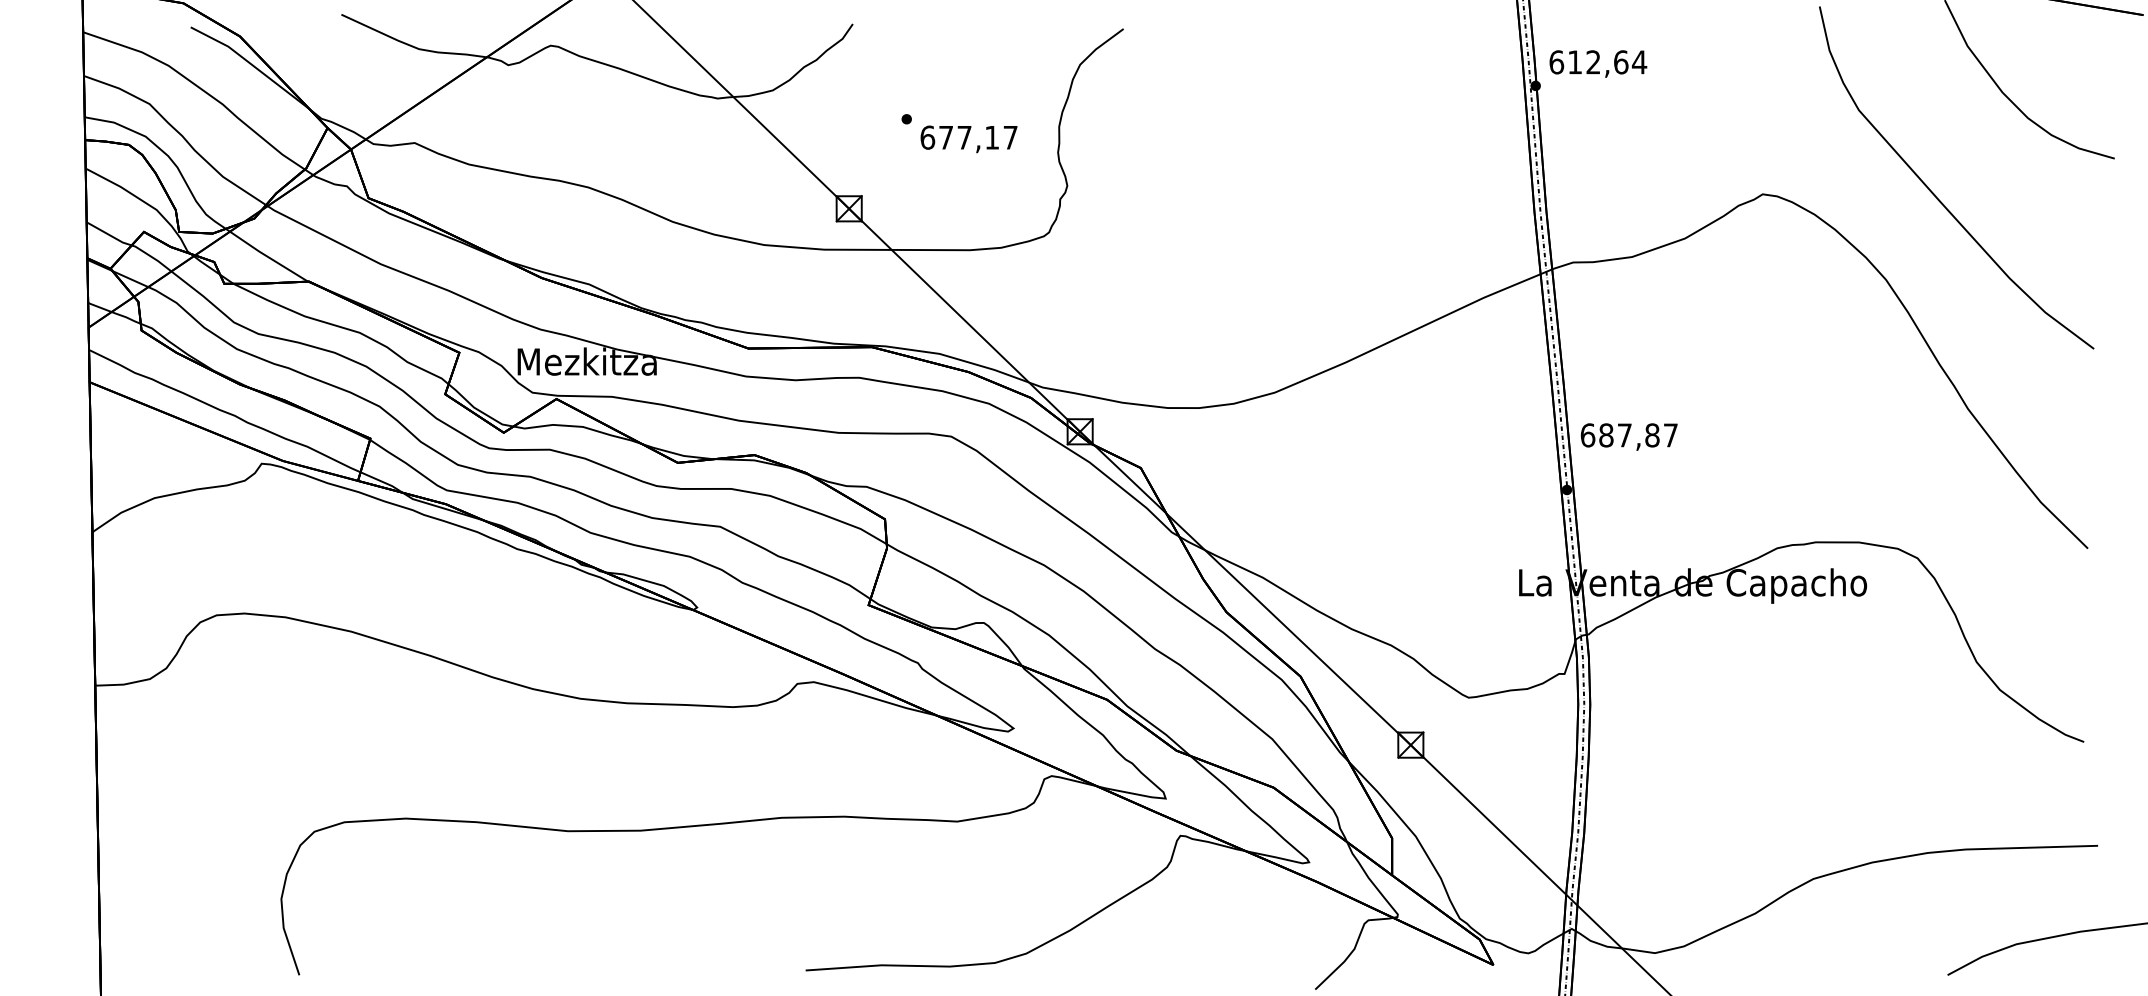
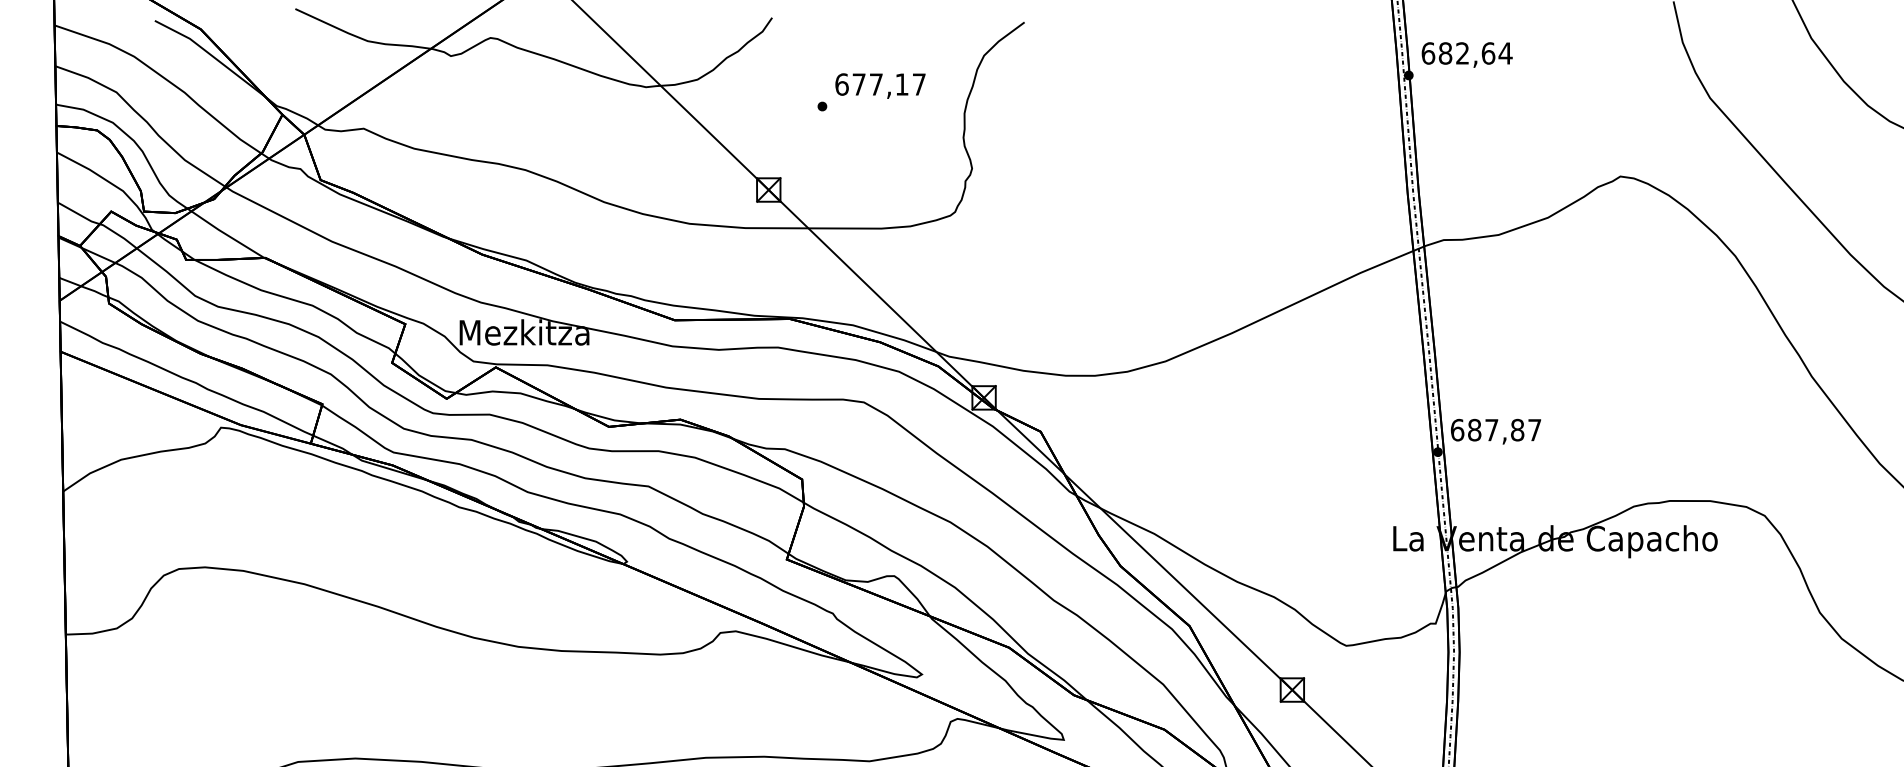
text: (1575, 62) -> (1445, 53), 612,64 -> 682,64
text: (968, 139) -> (879, 86), moved
text: (1628, 436) -> (1495, 431), moved

